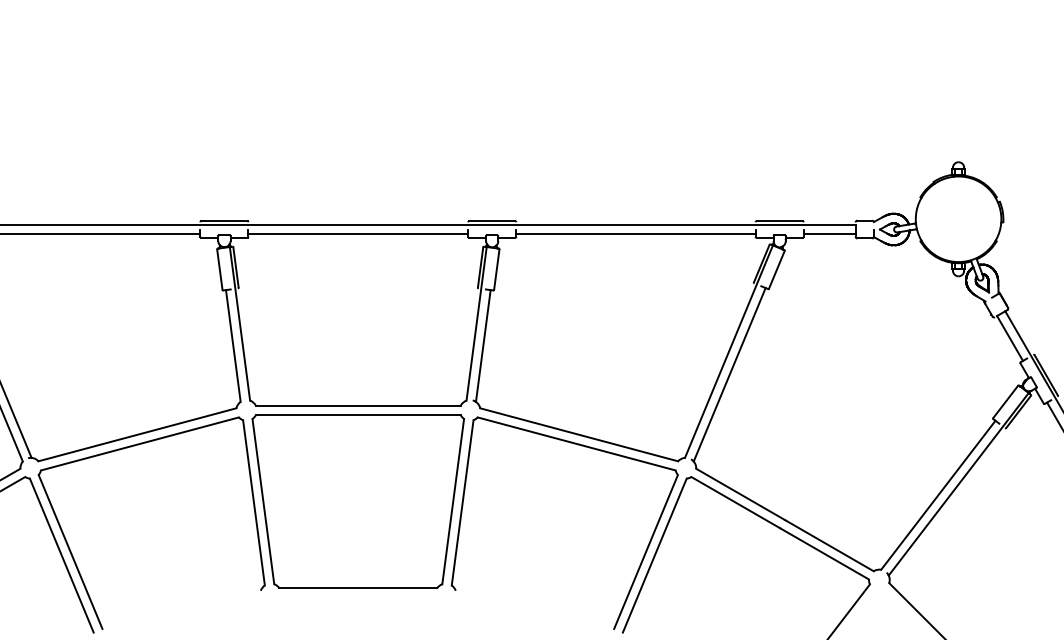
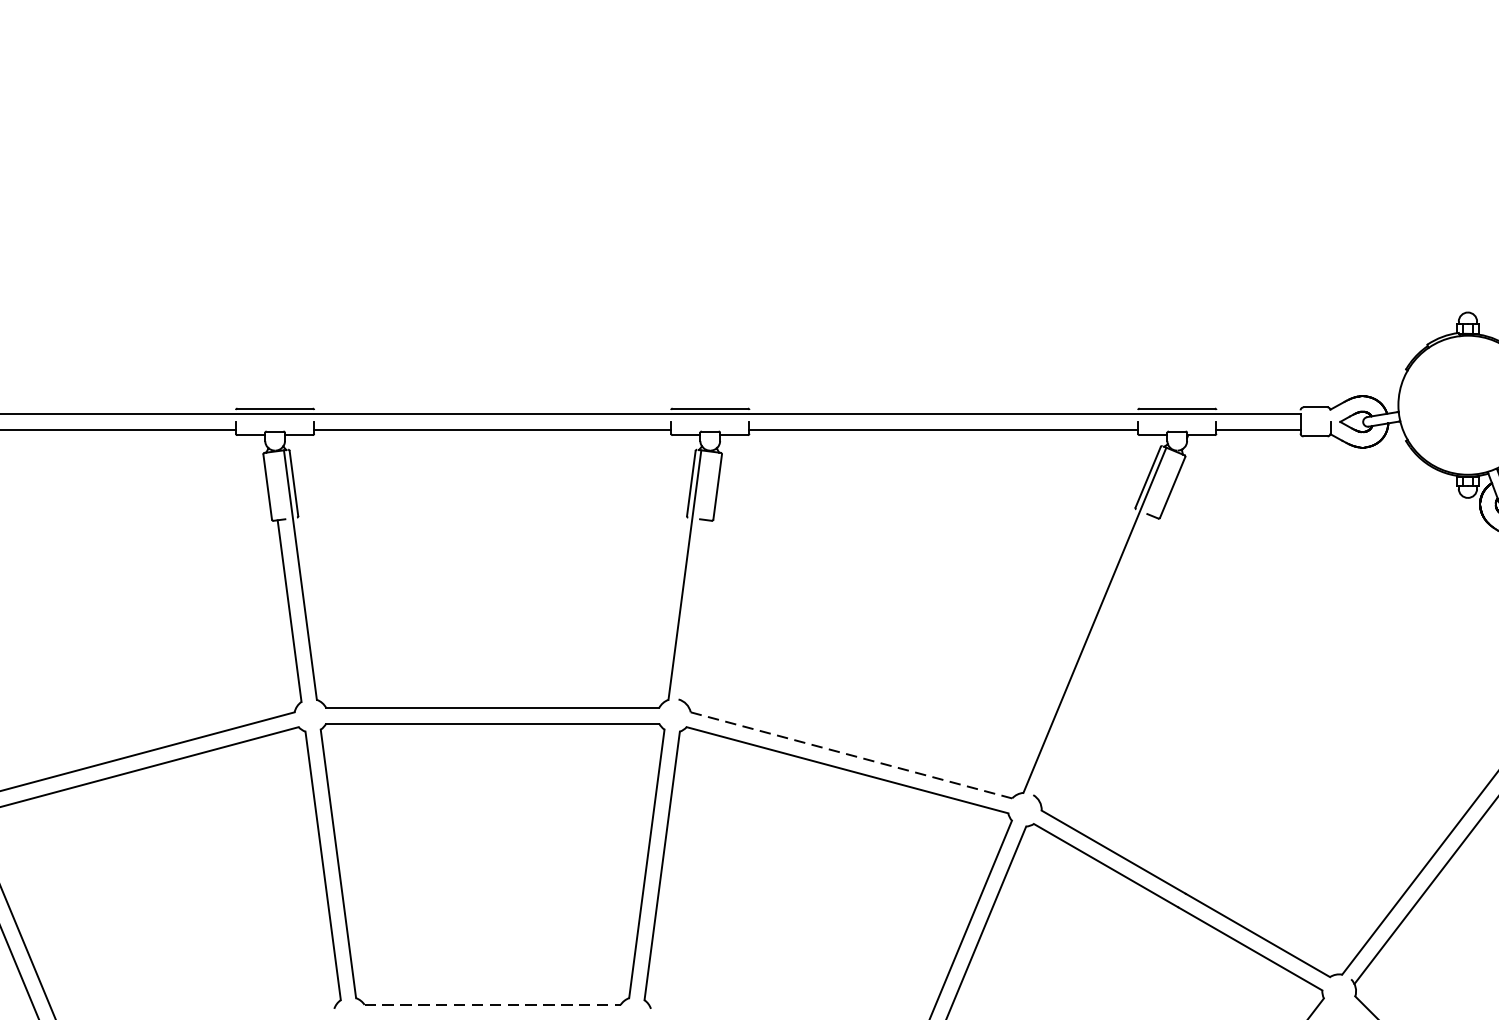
line: (482, 345) -> (694, 610), removed
line: (729, 374) -> (1095, 657), removed
line: (579, 434) -> (852, 754), solid -> dashed
line: (358, 588) -> (492, 1005), solid -> dashed

